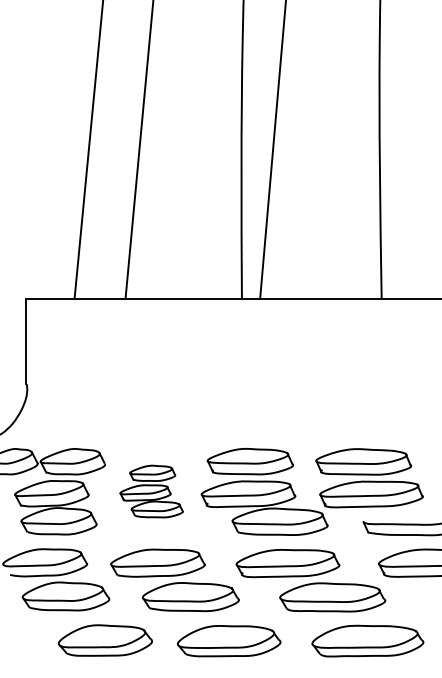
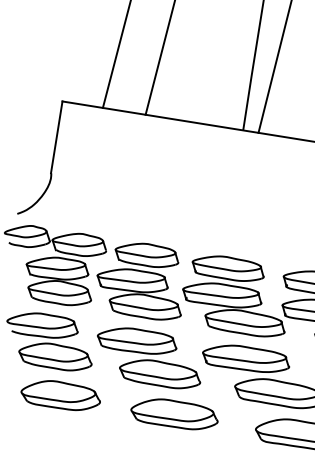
part: (151, 491) -> (141, 280), size x1.67
part: (104, 640) -> (60, 395), moved
part: (229, 641) -> (174, 414), moved

